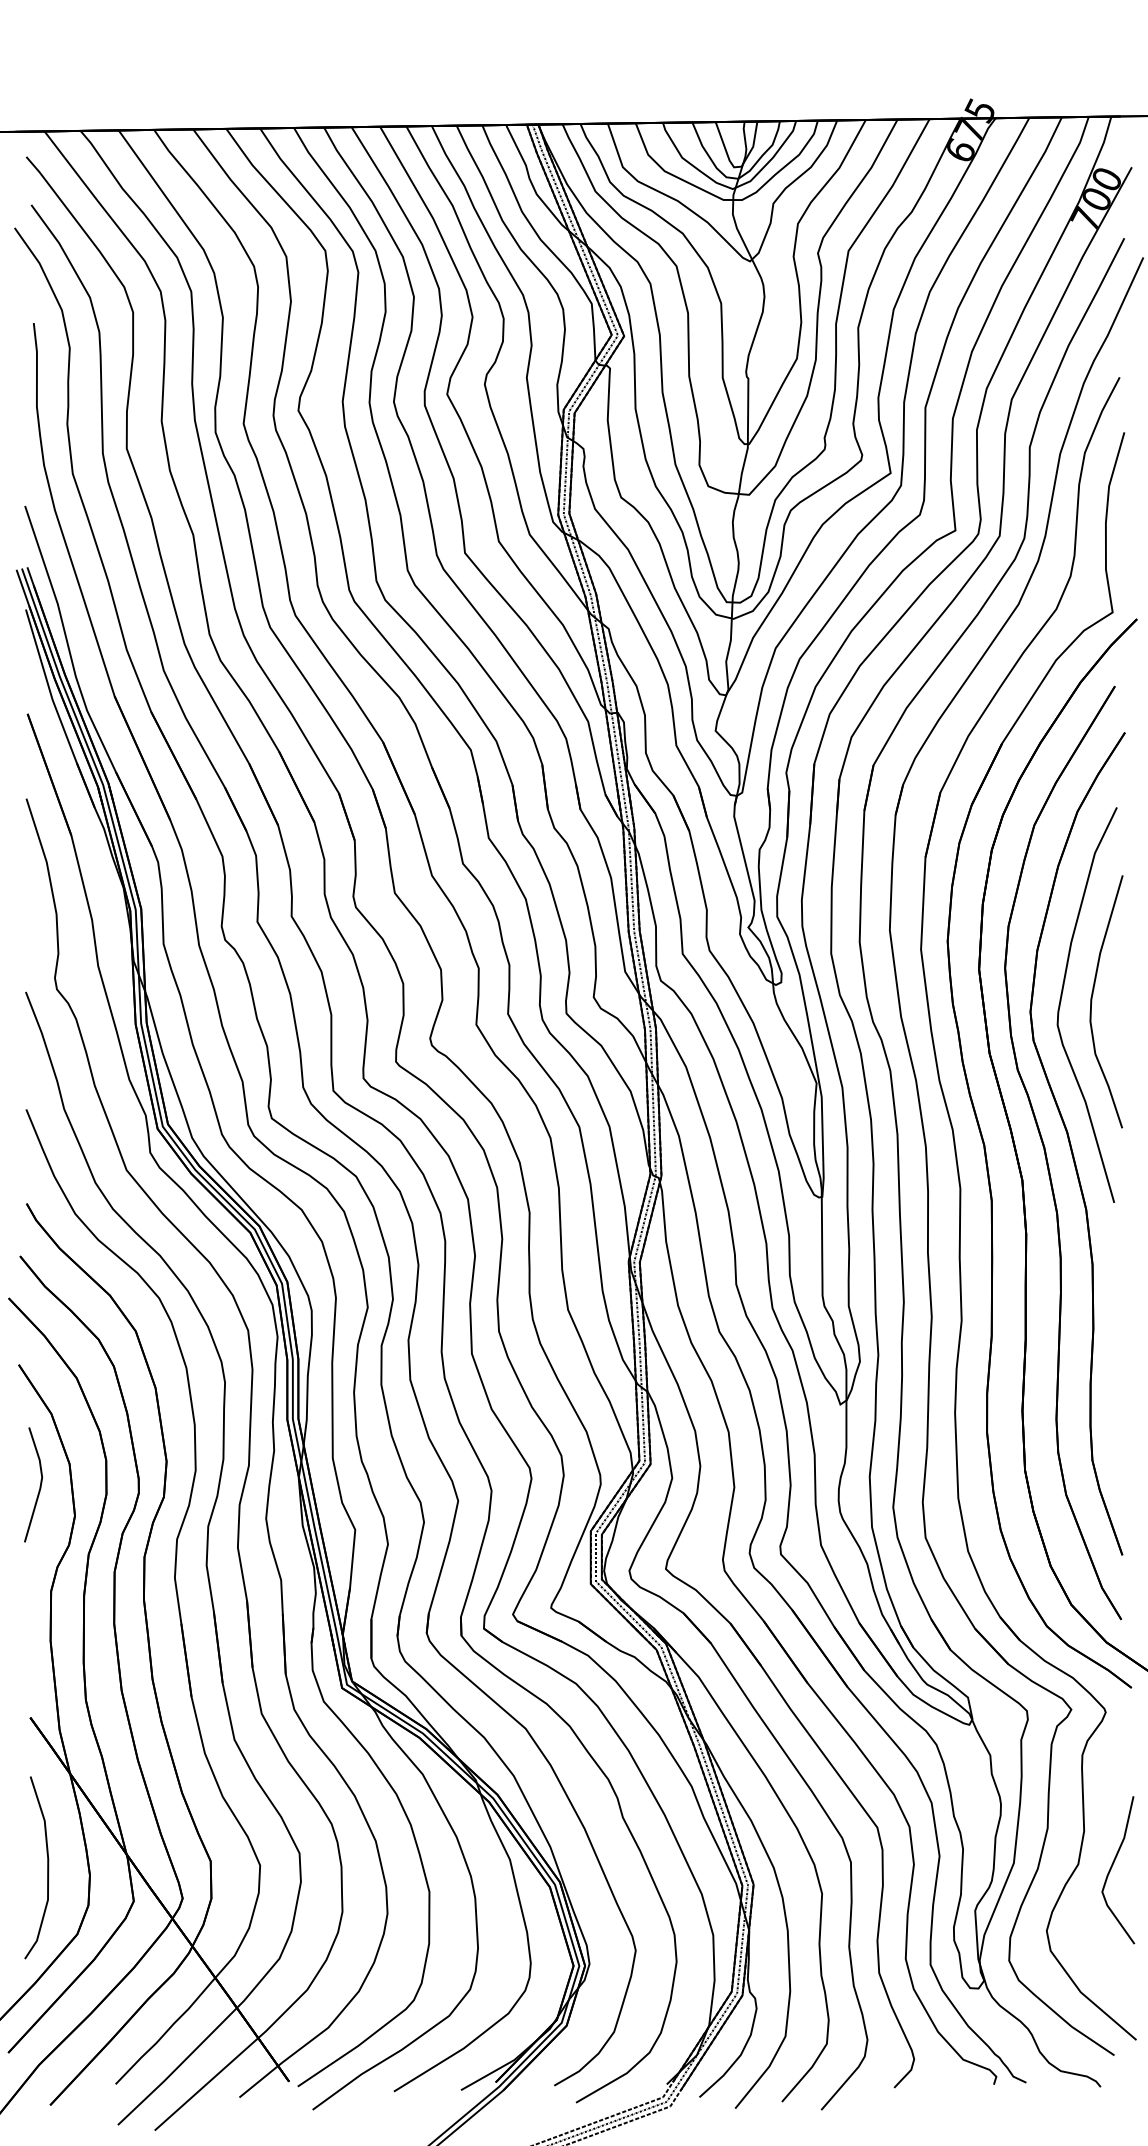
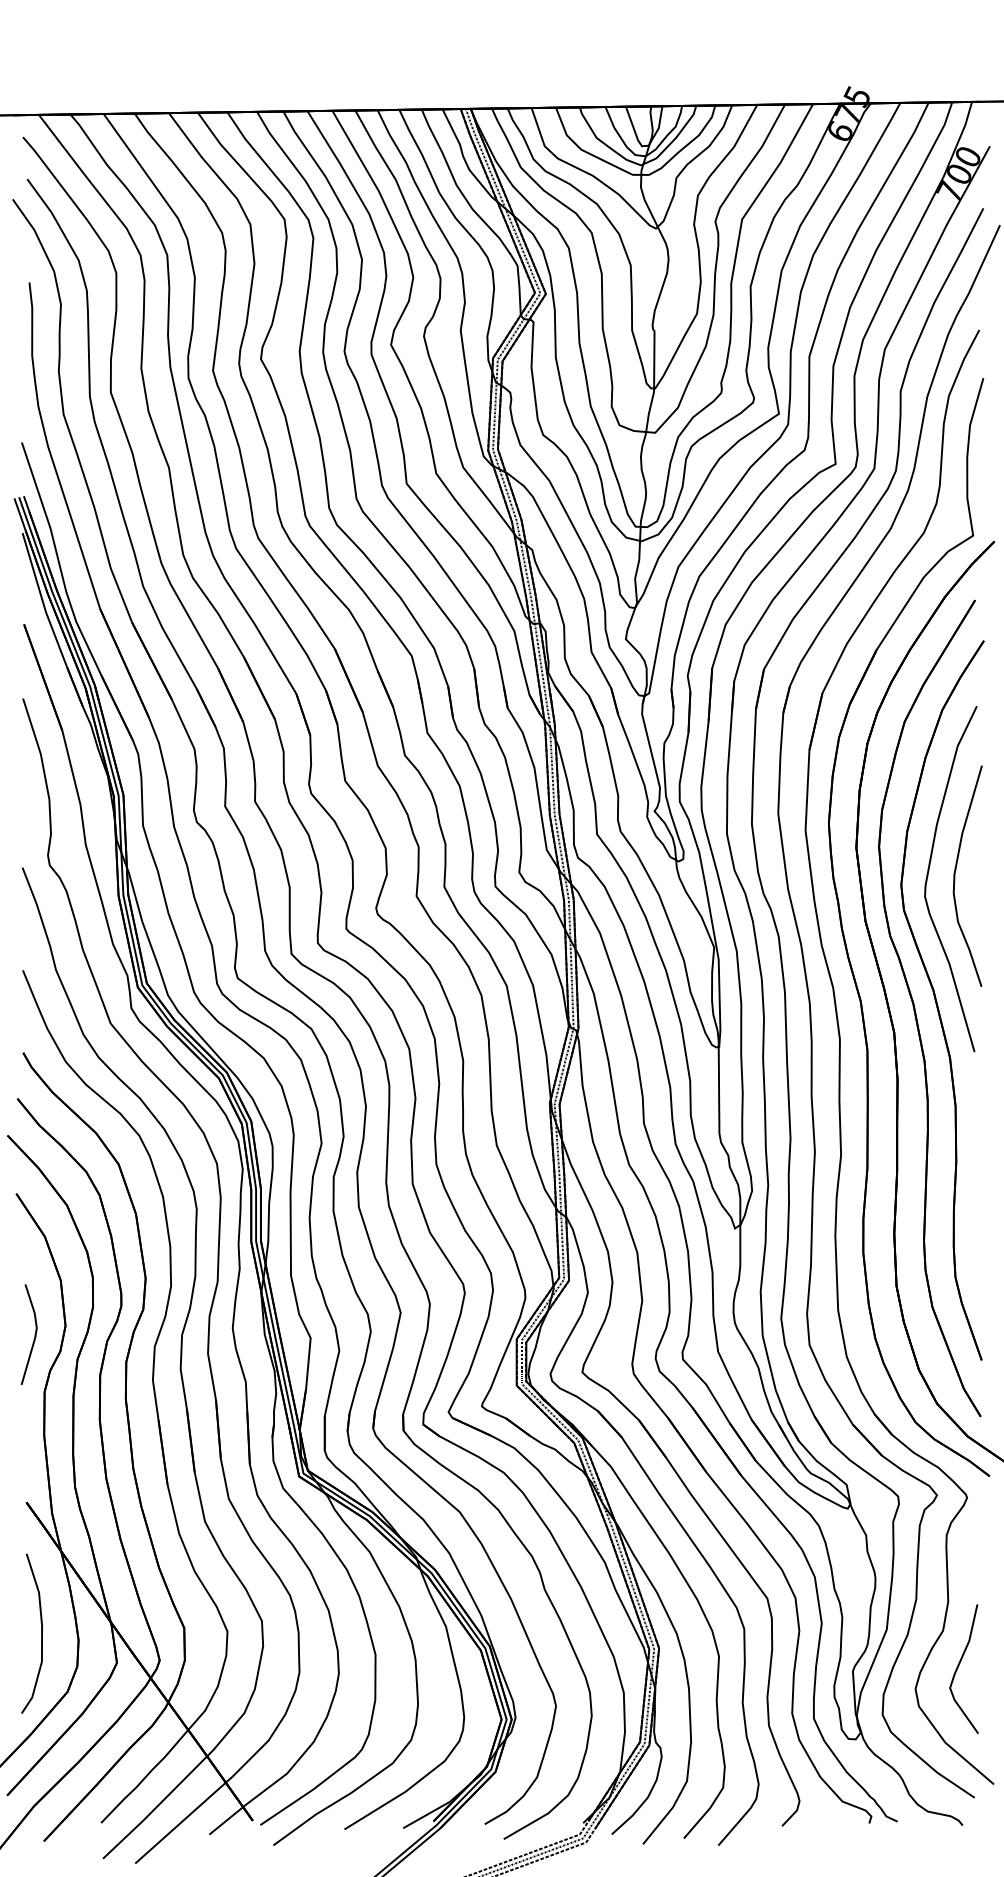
line: (39, 1486) -> (34, 1336), moved
curve: (1112, 1867) -> (959, 1666), moved

